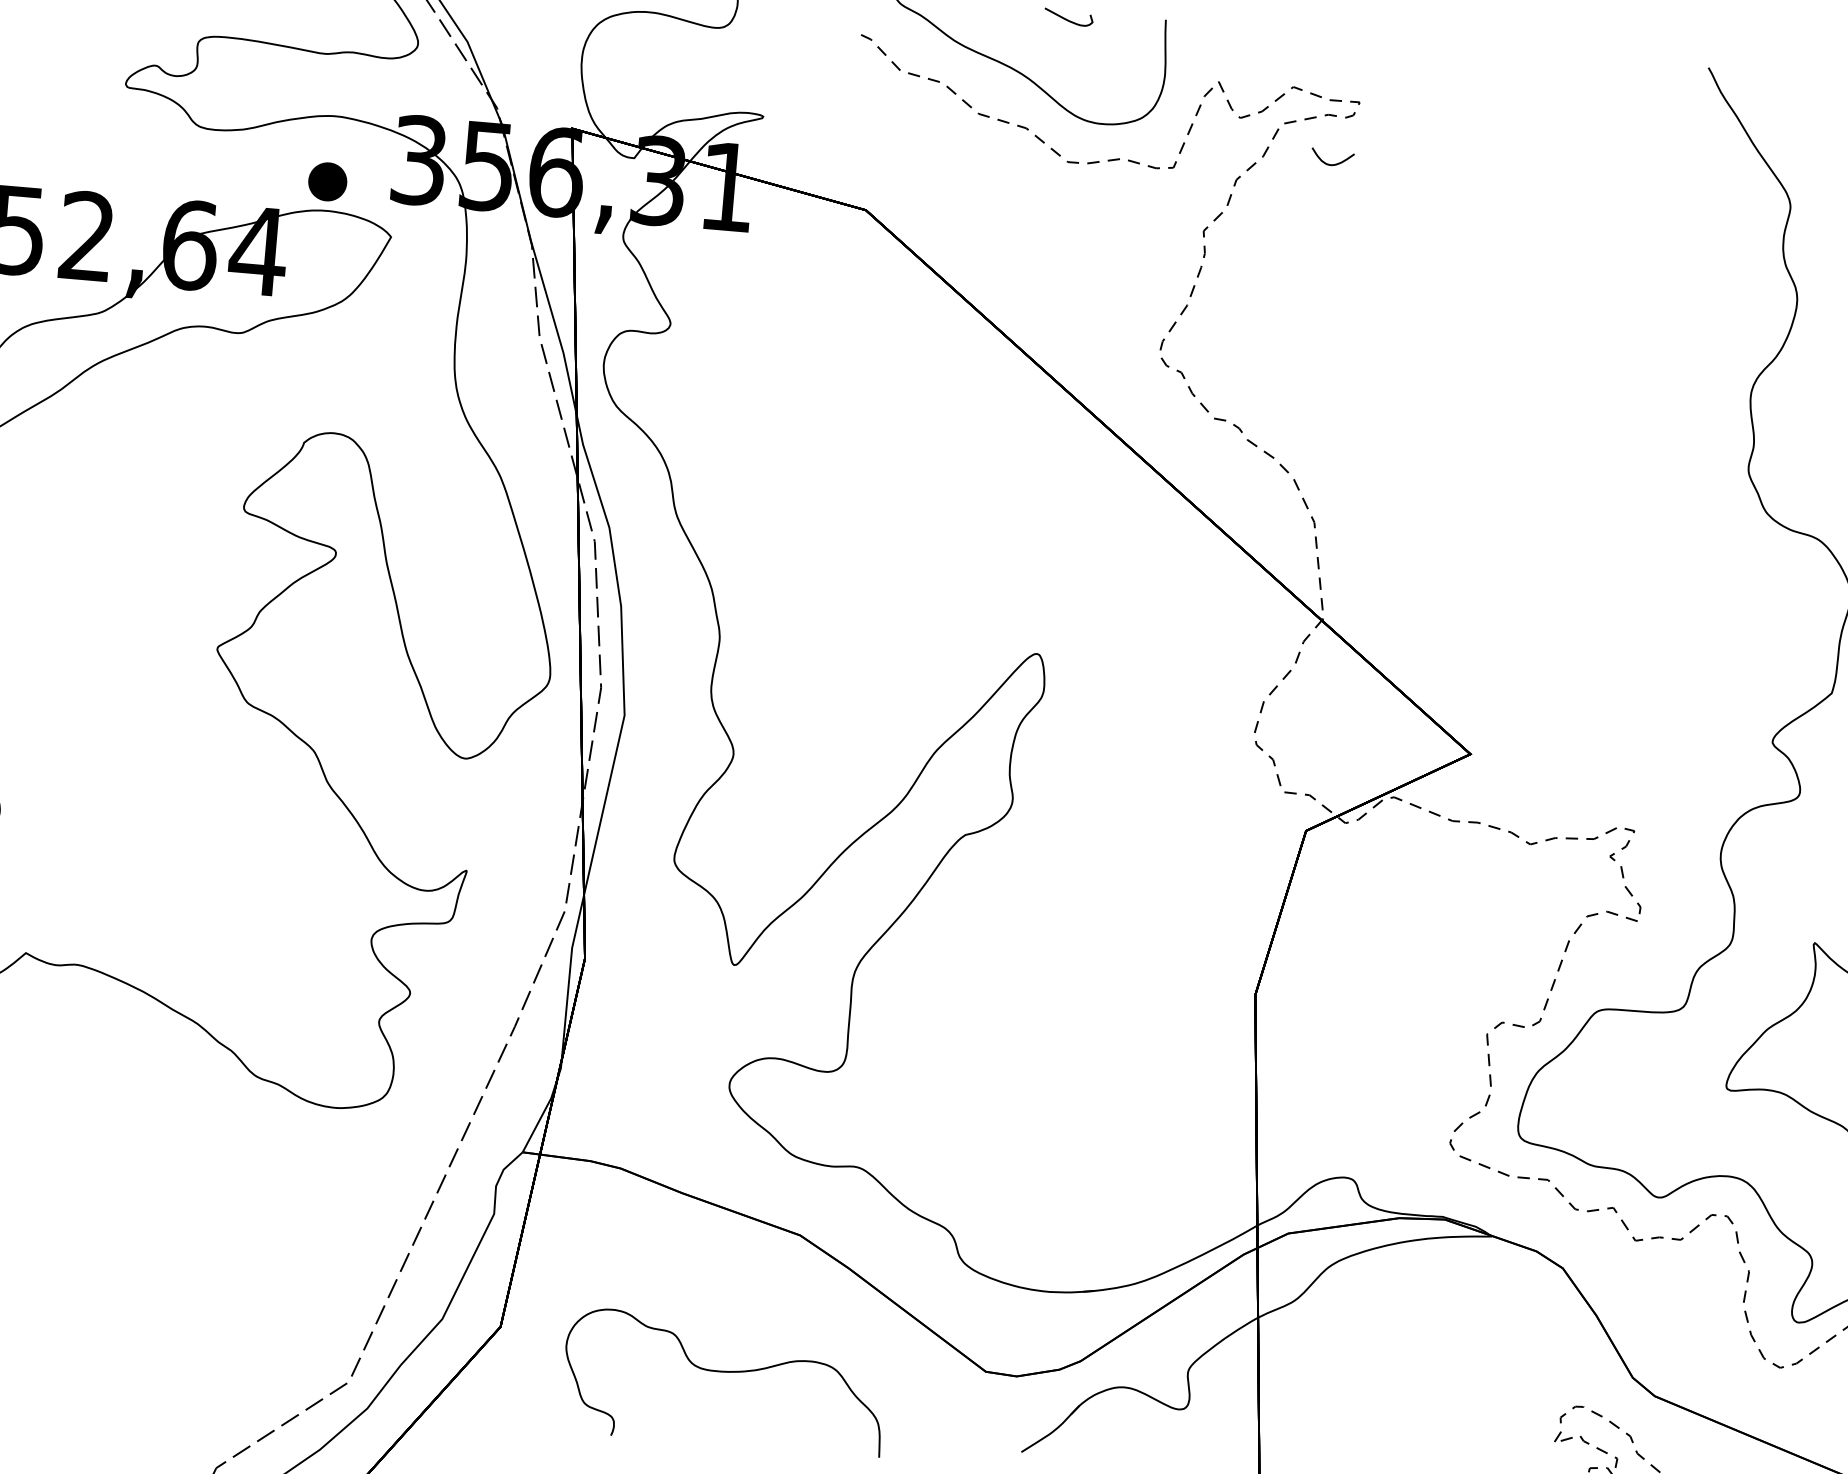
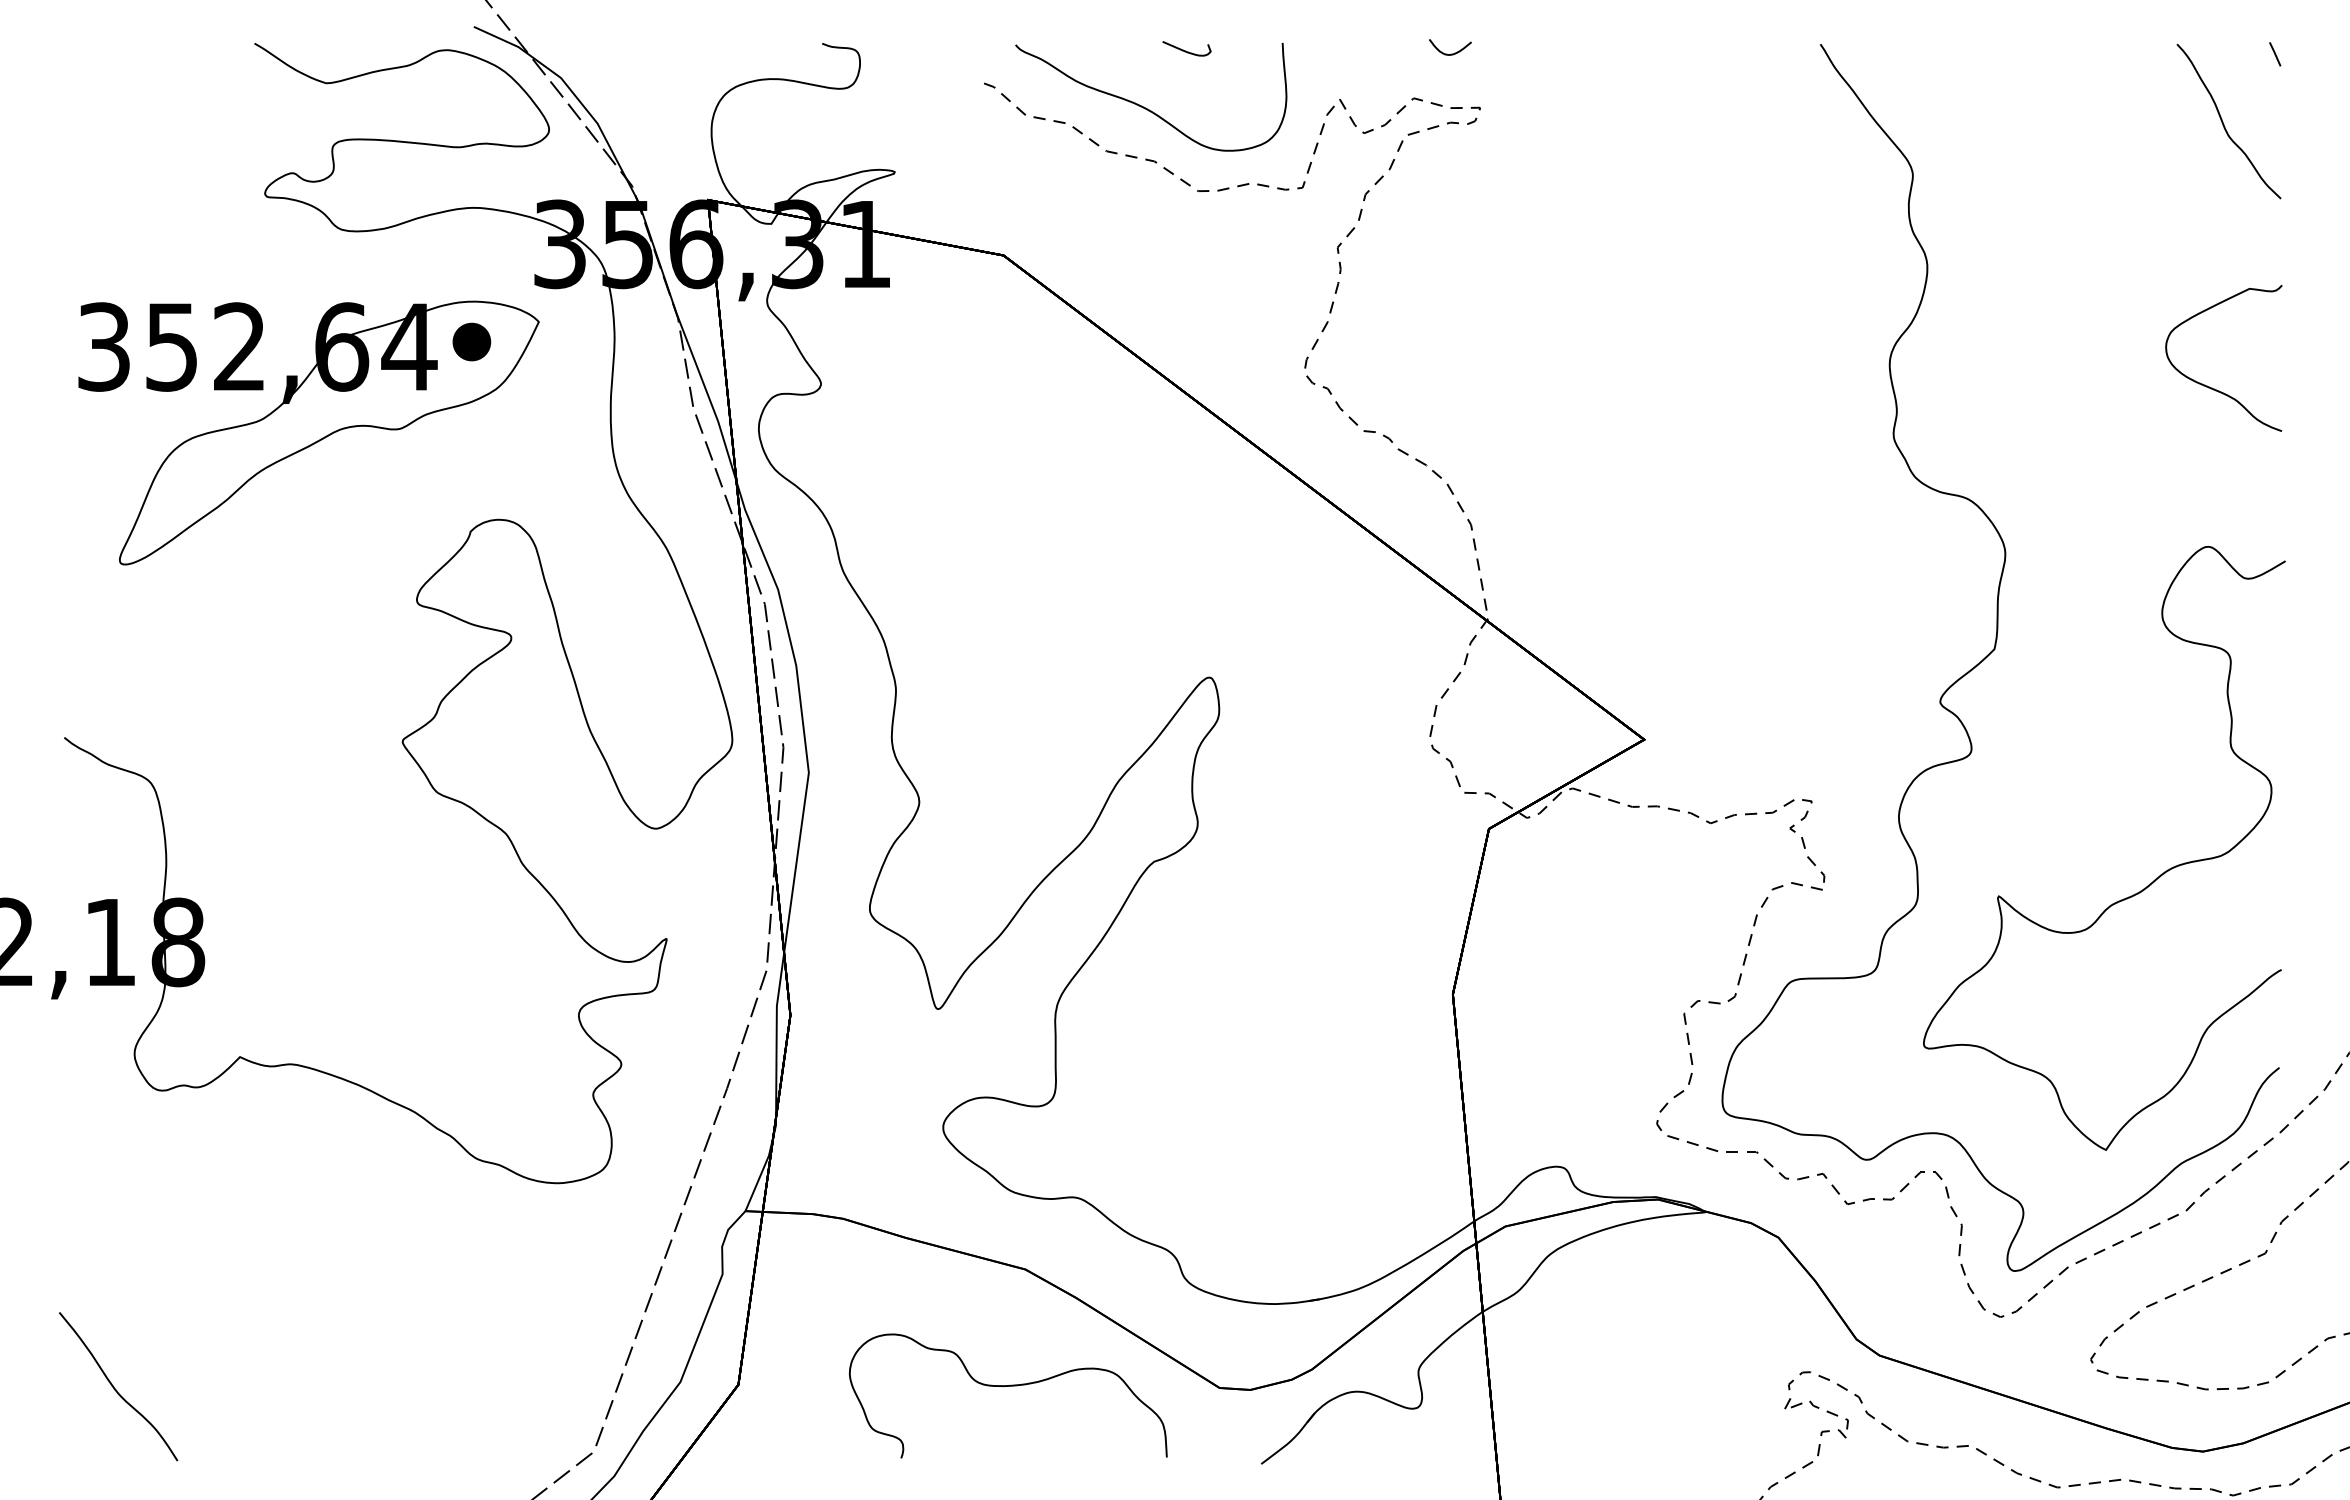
curve: (1333, 163) -> (1451, 53), moved
part: (327, 181) -> (471, 341), moved
curve: (724, 1372) -> (1007, 1386), moved

